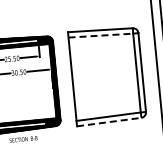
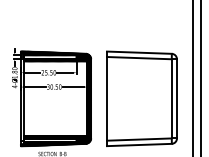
line: (101, 35) -> (139, 58), dashed -> solid
line: (109, 121) -> (139, 144), dashed -> solid

